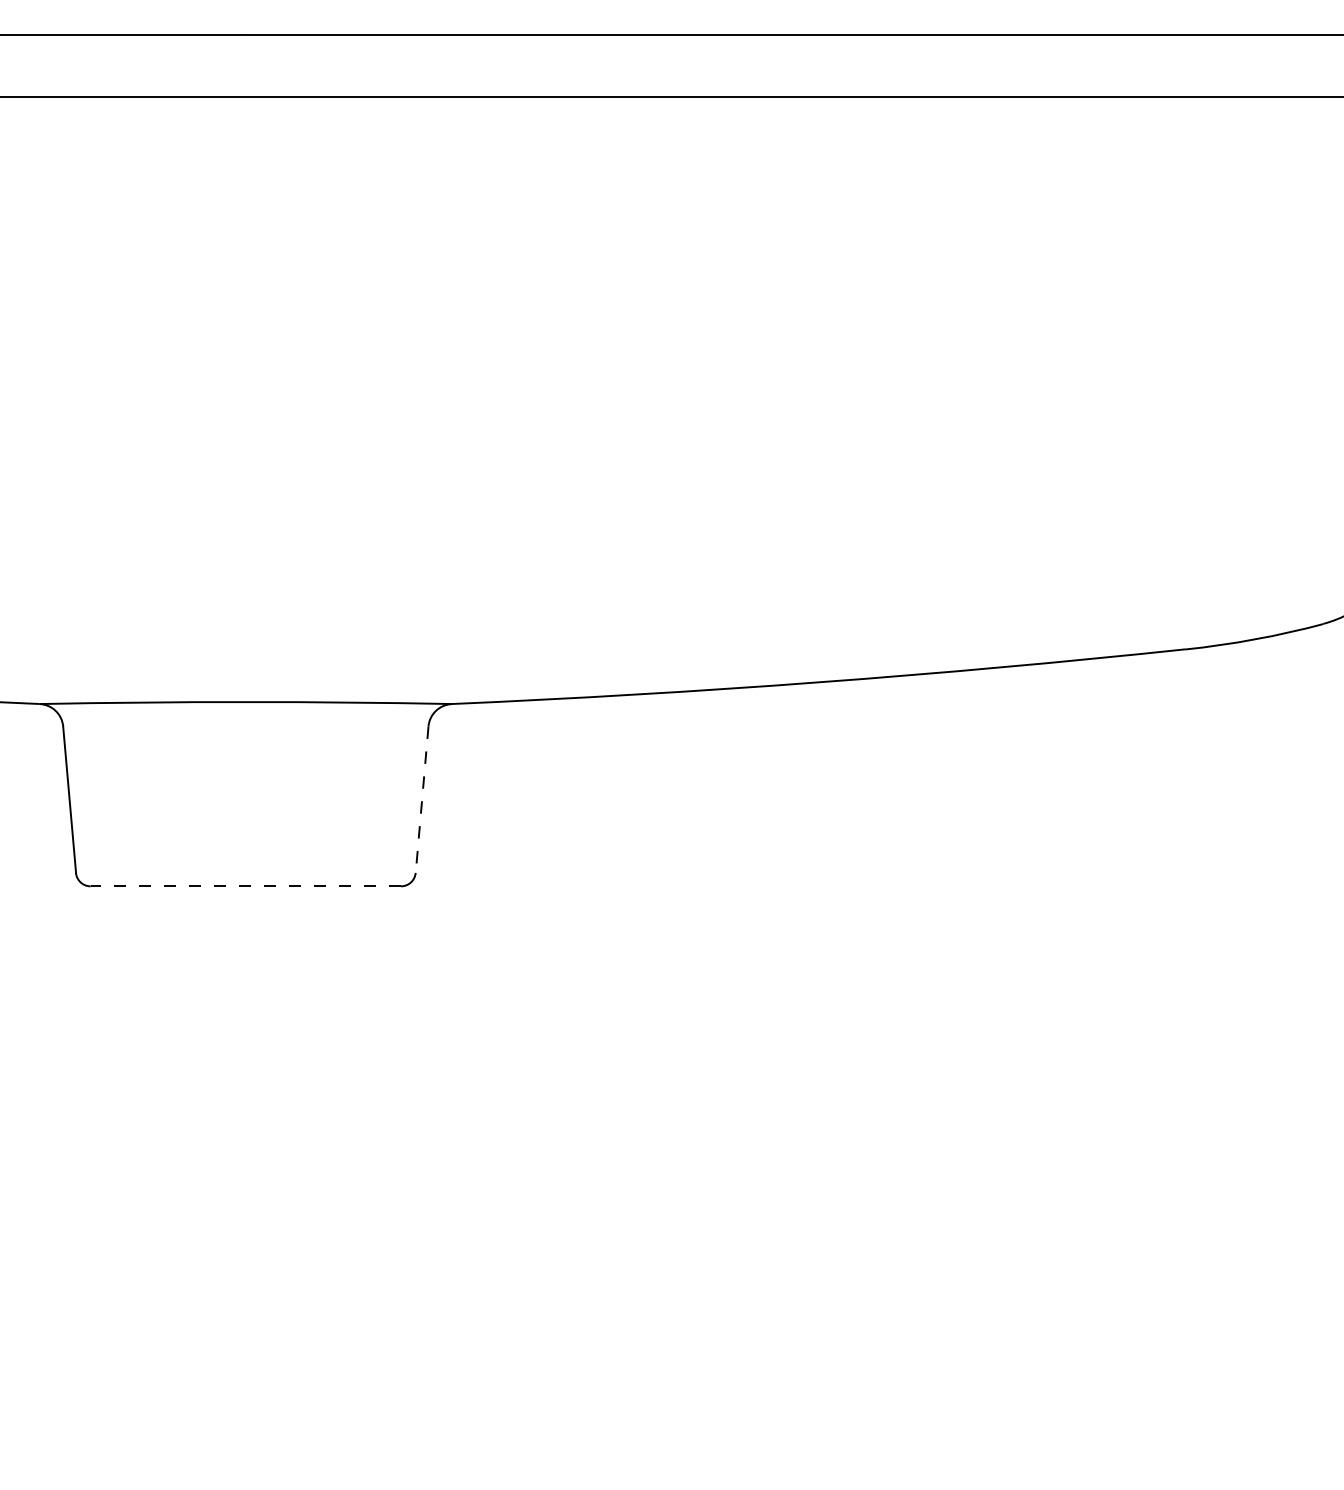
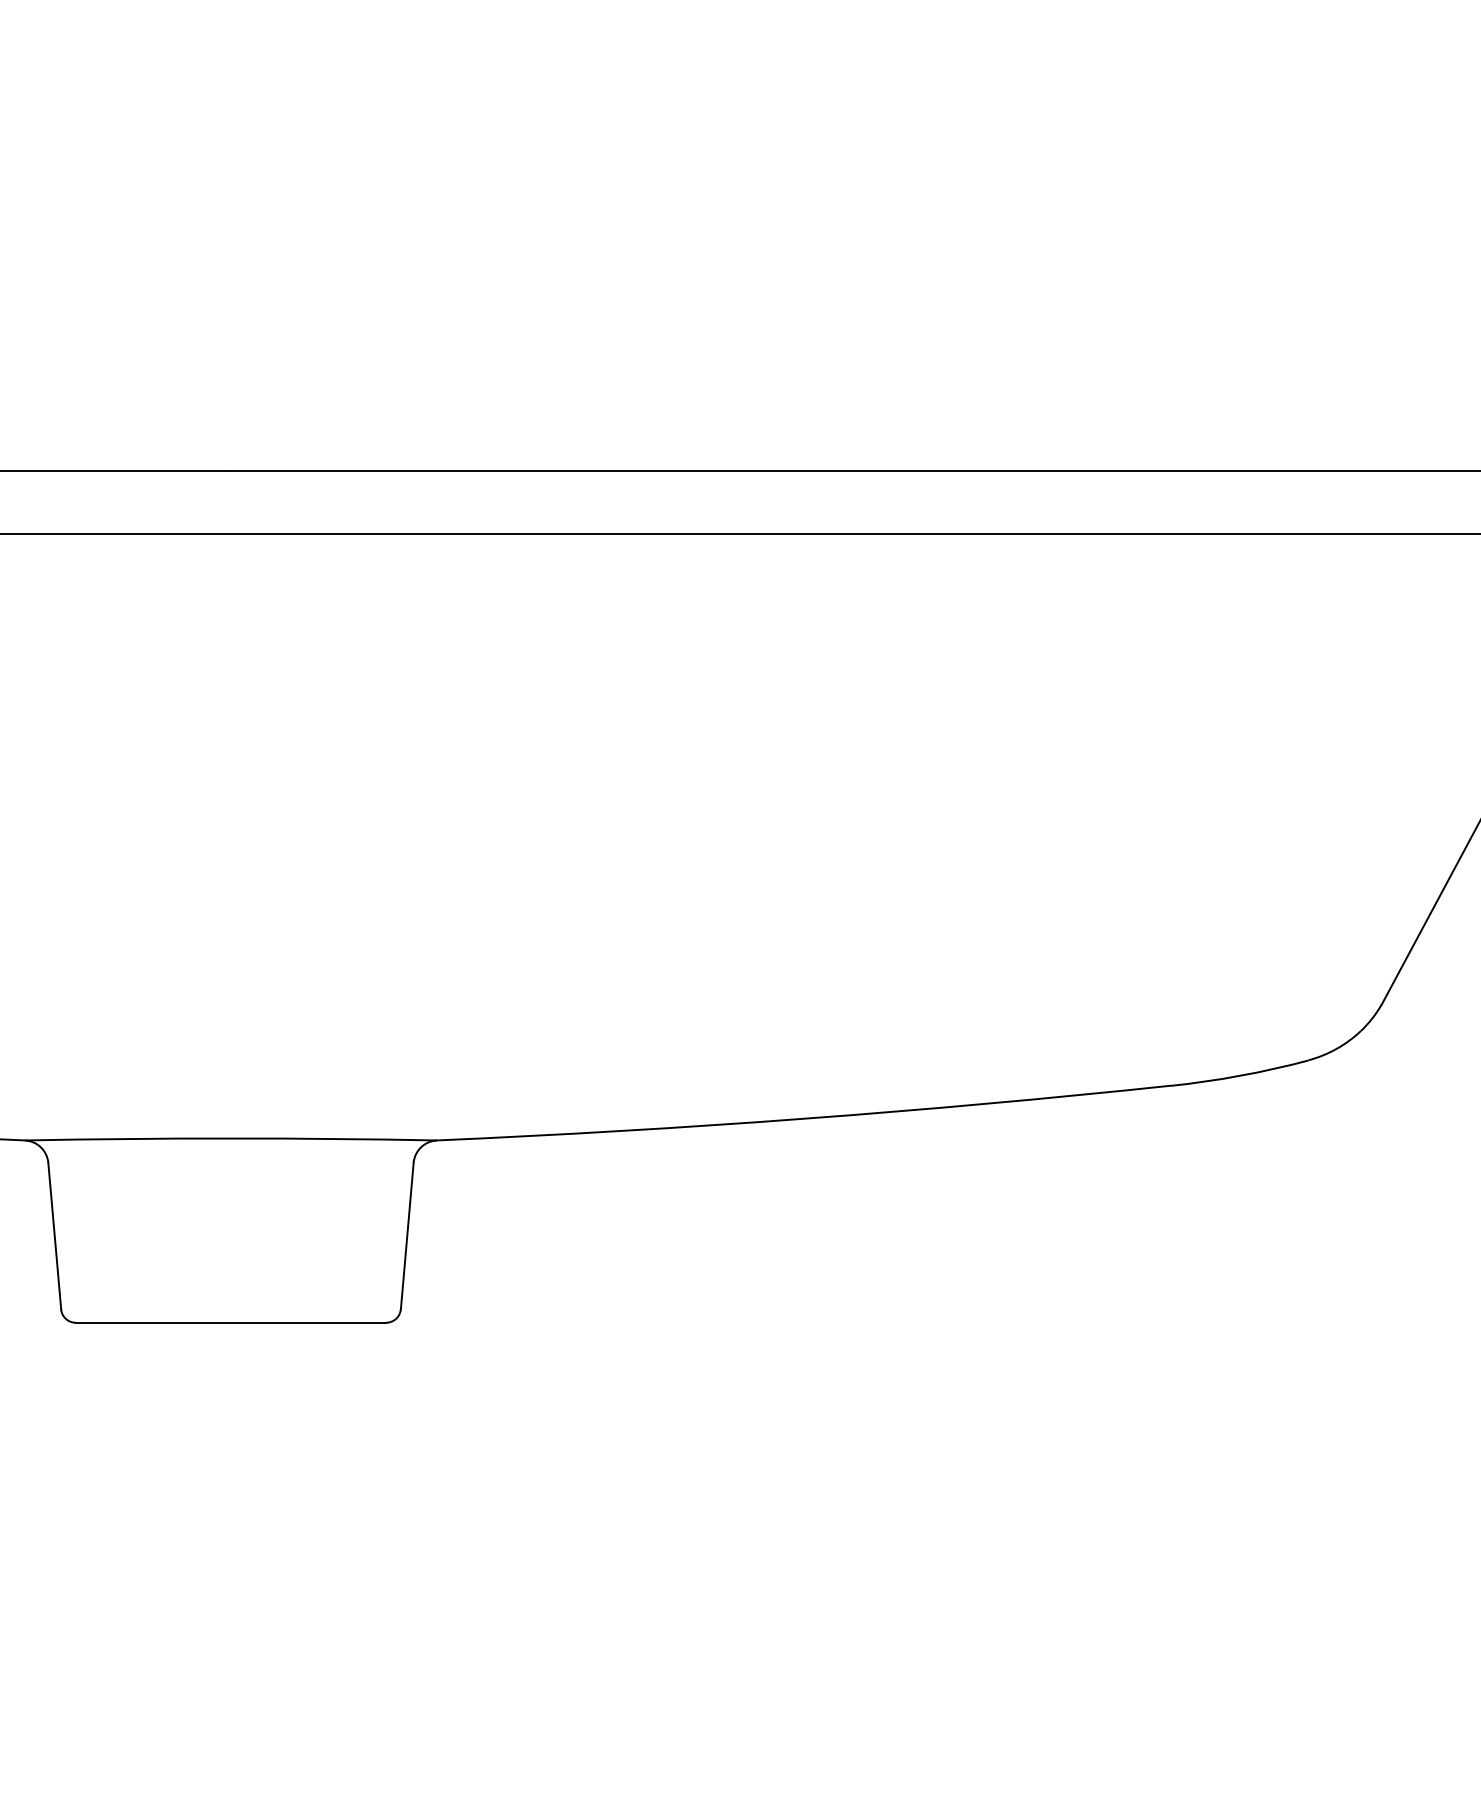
line: (422, 800) -> (407, 1236), dashed -> solid
line: (245, 886) -> (230, 1322), dashed -> solid

